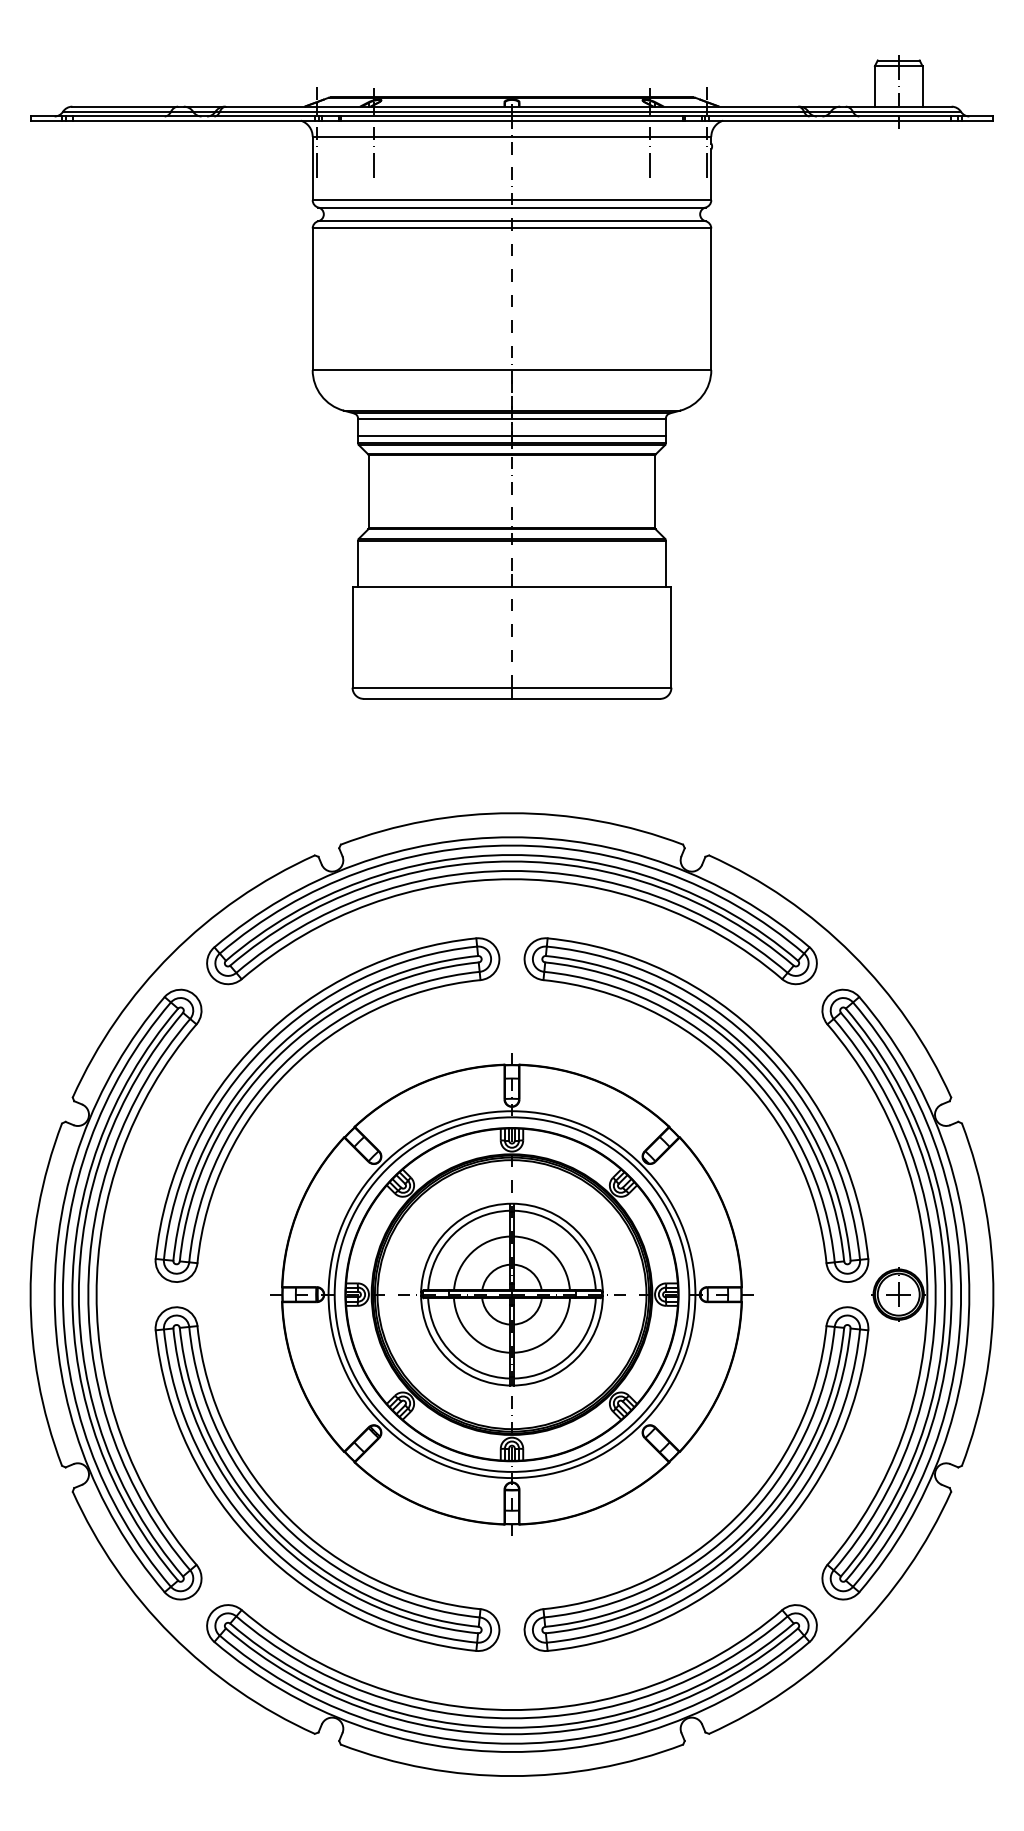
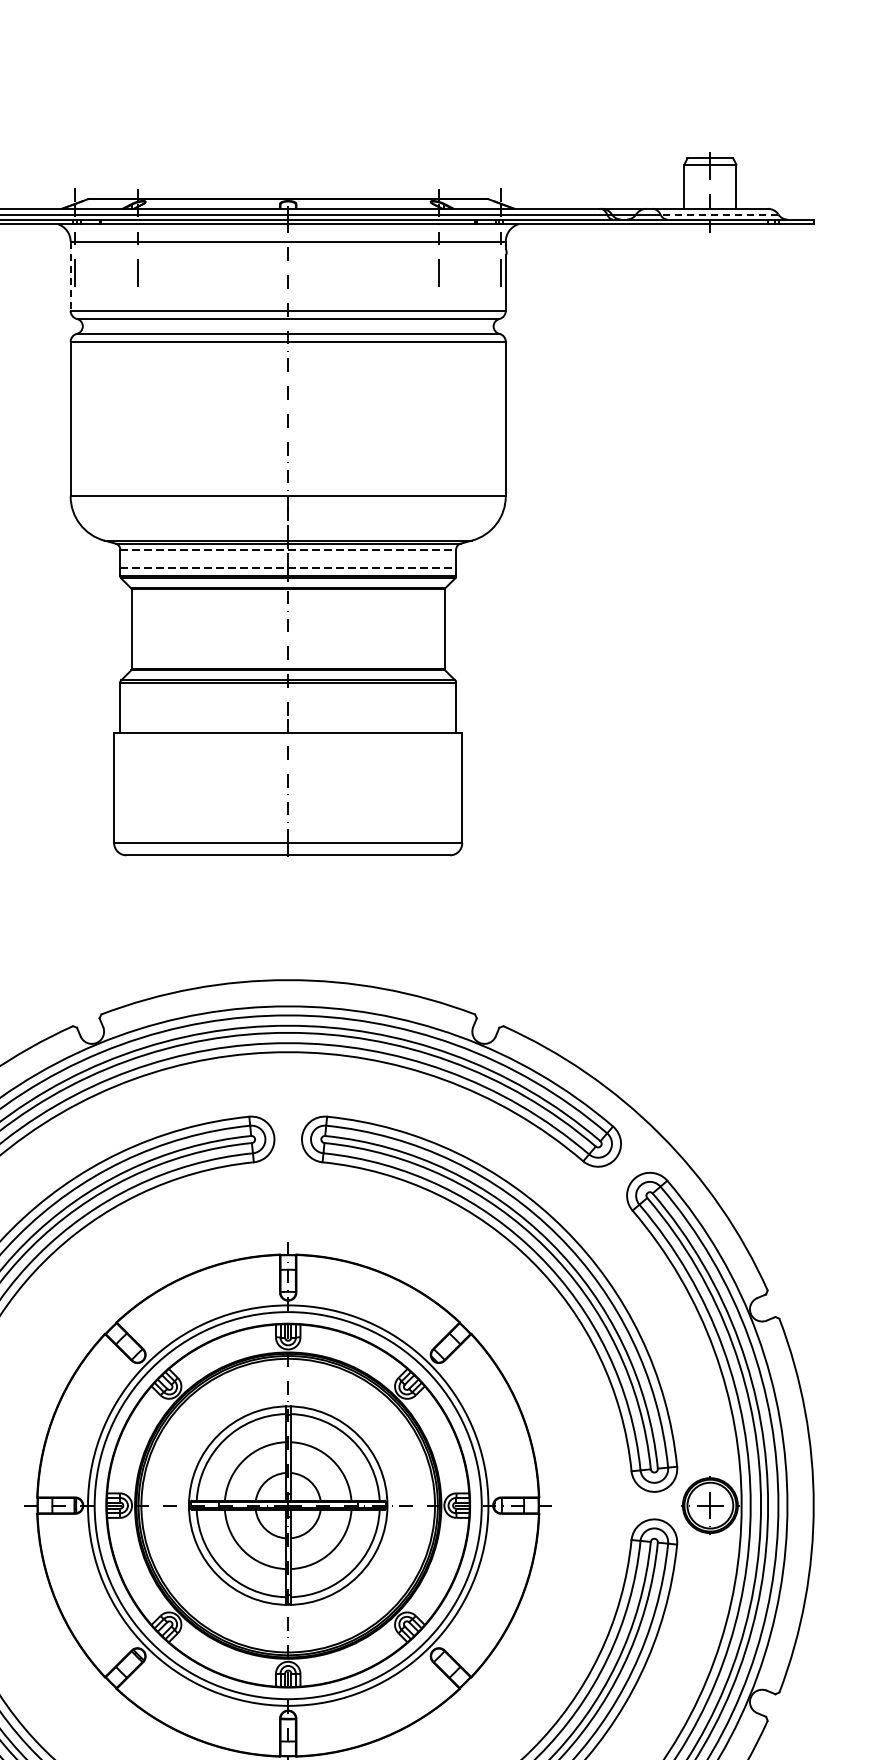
line: (906, 111) -> (718, 214), solid -> dashed
line: (312, 168) -> (70, 276), solid -> dashed
line: (512, 418) -> (288, 549), solid -> dashed
line: (512, 435) -> (288, 567), solid -> dashed

